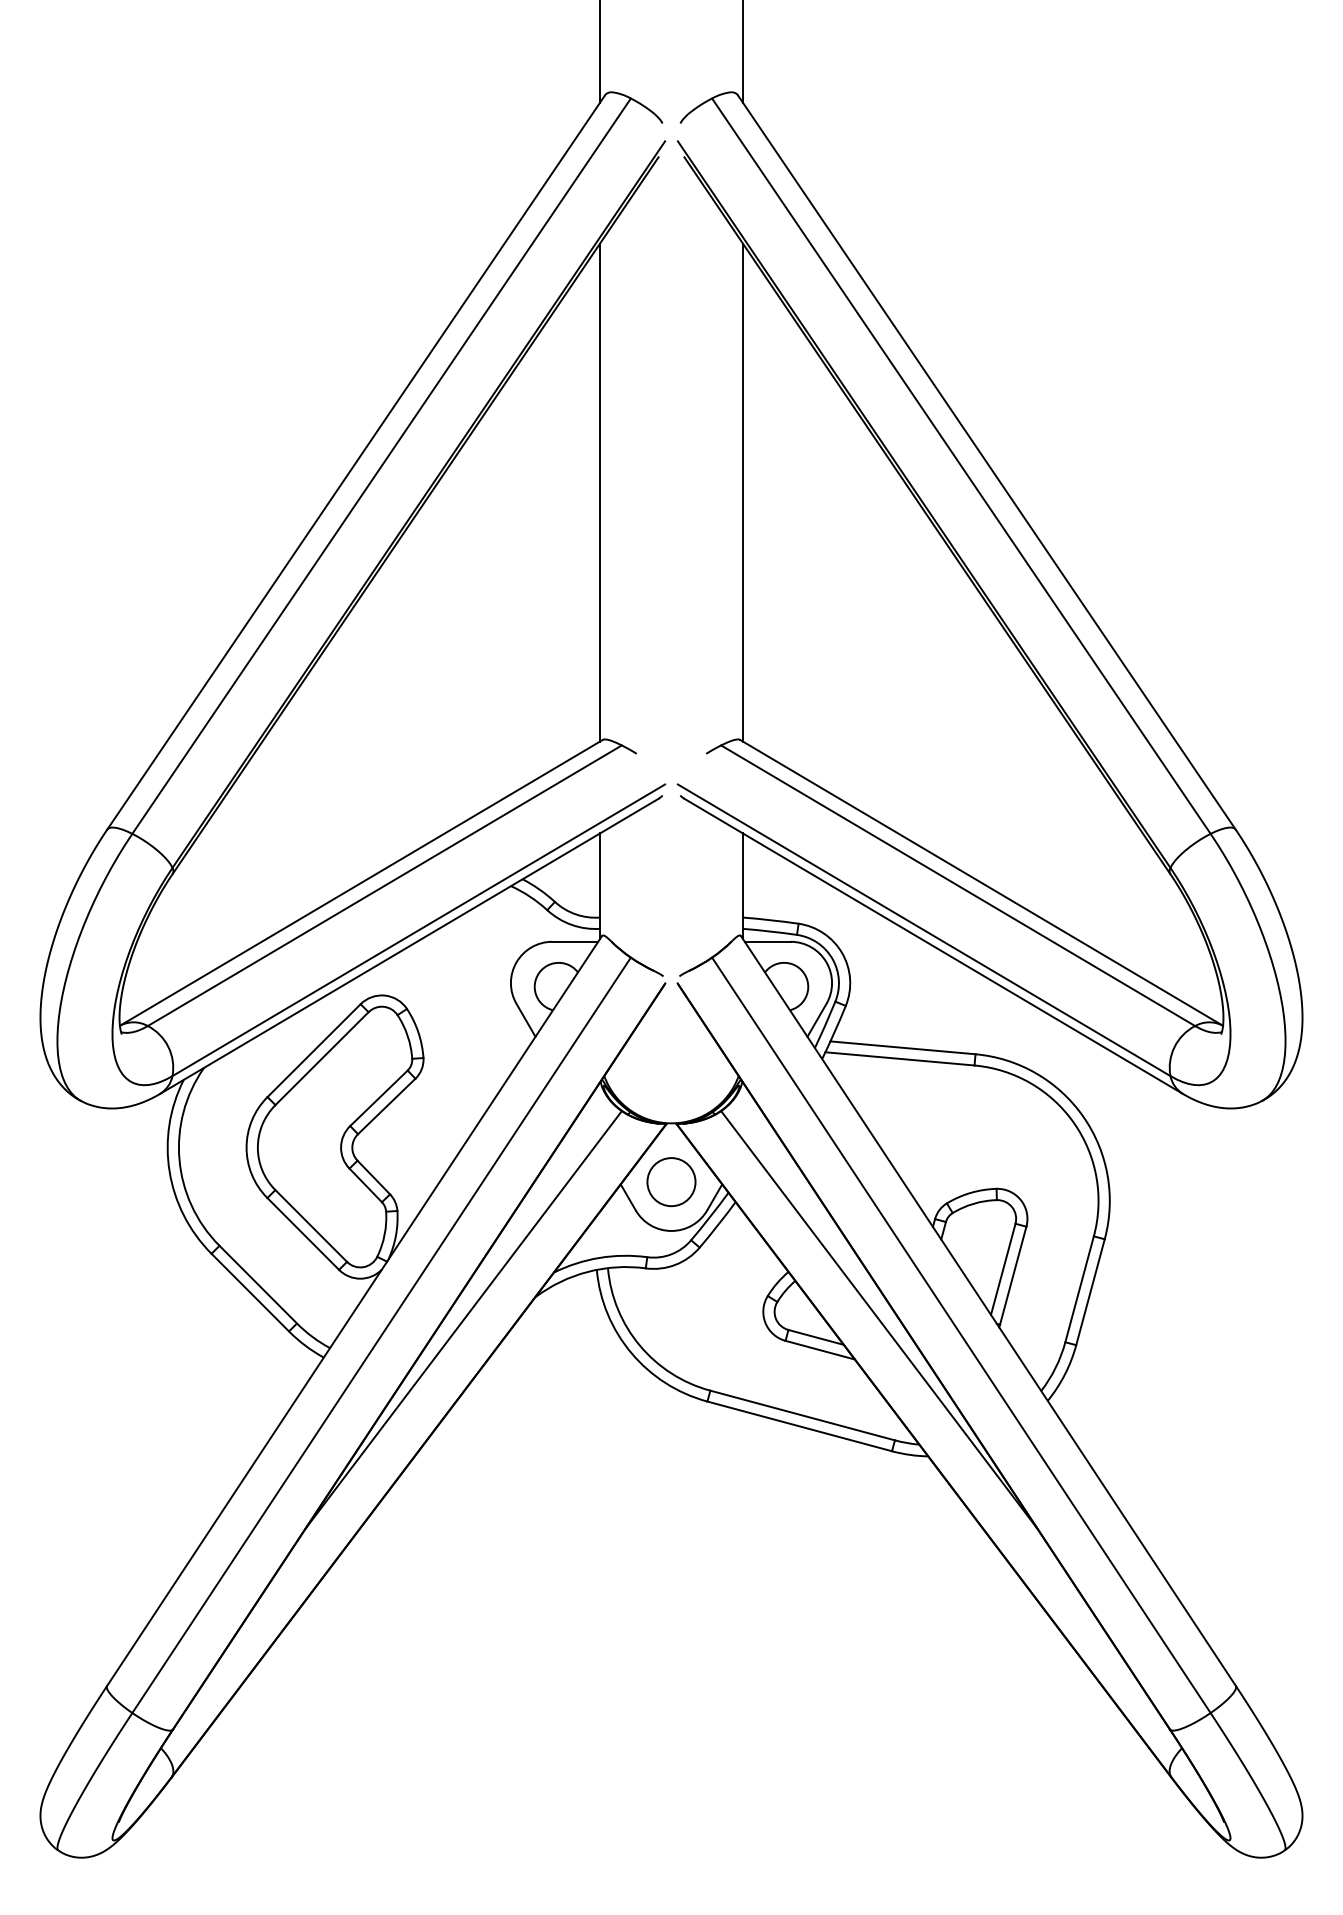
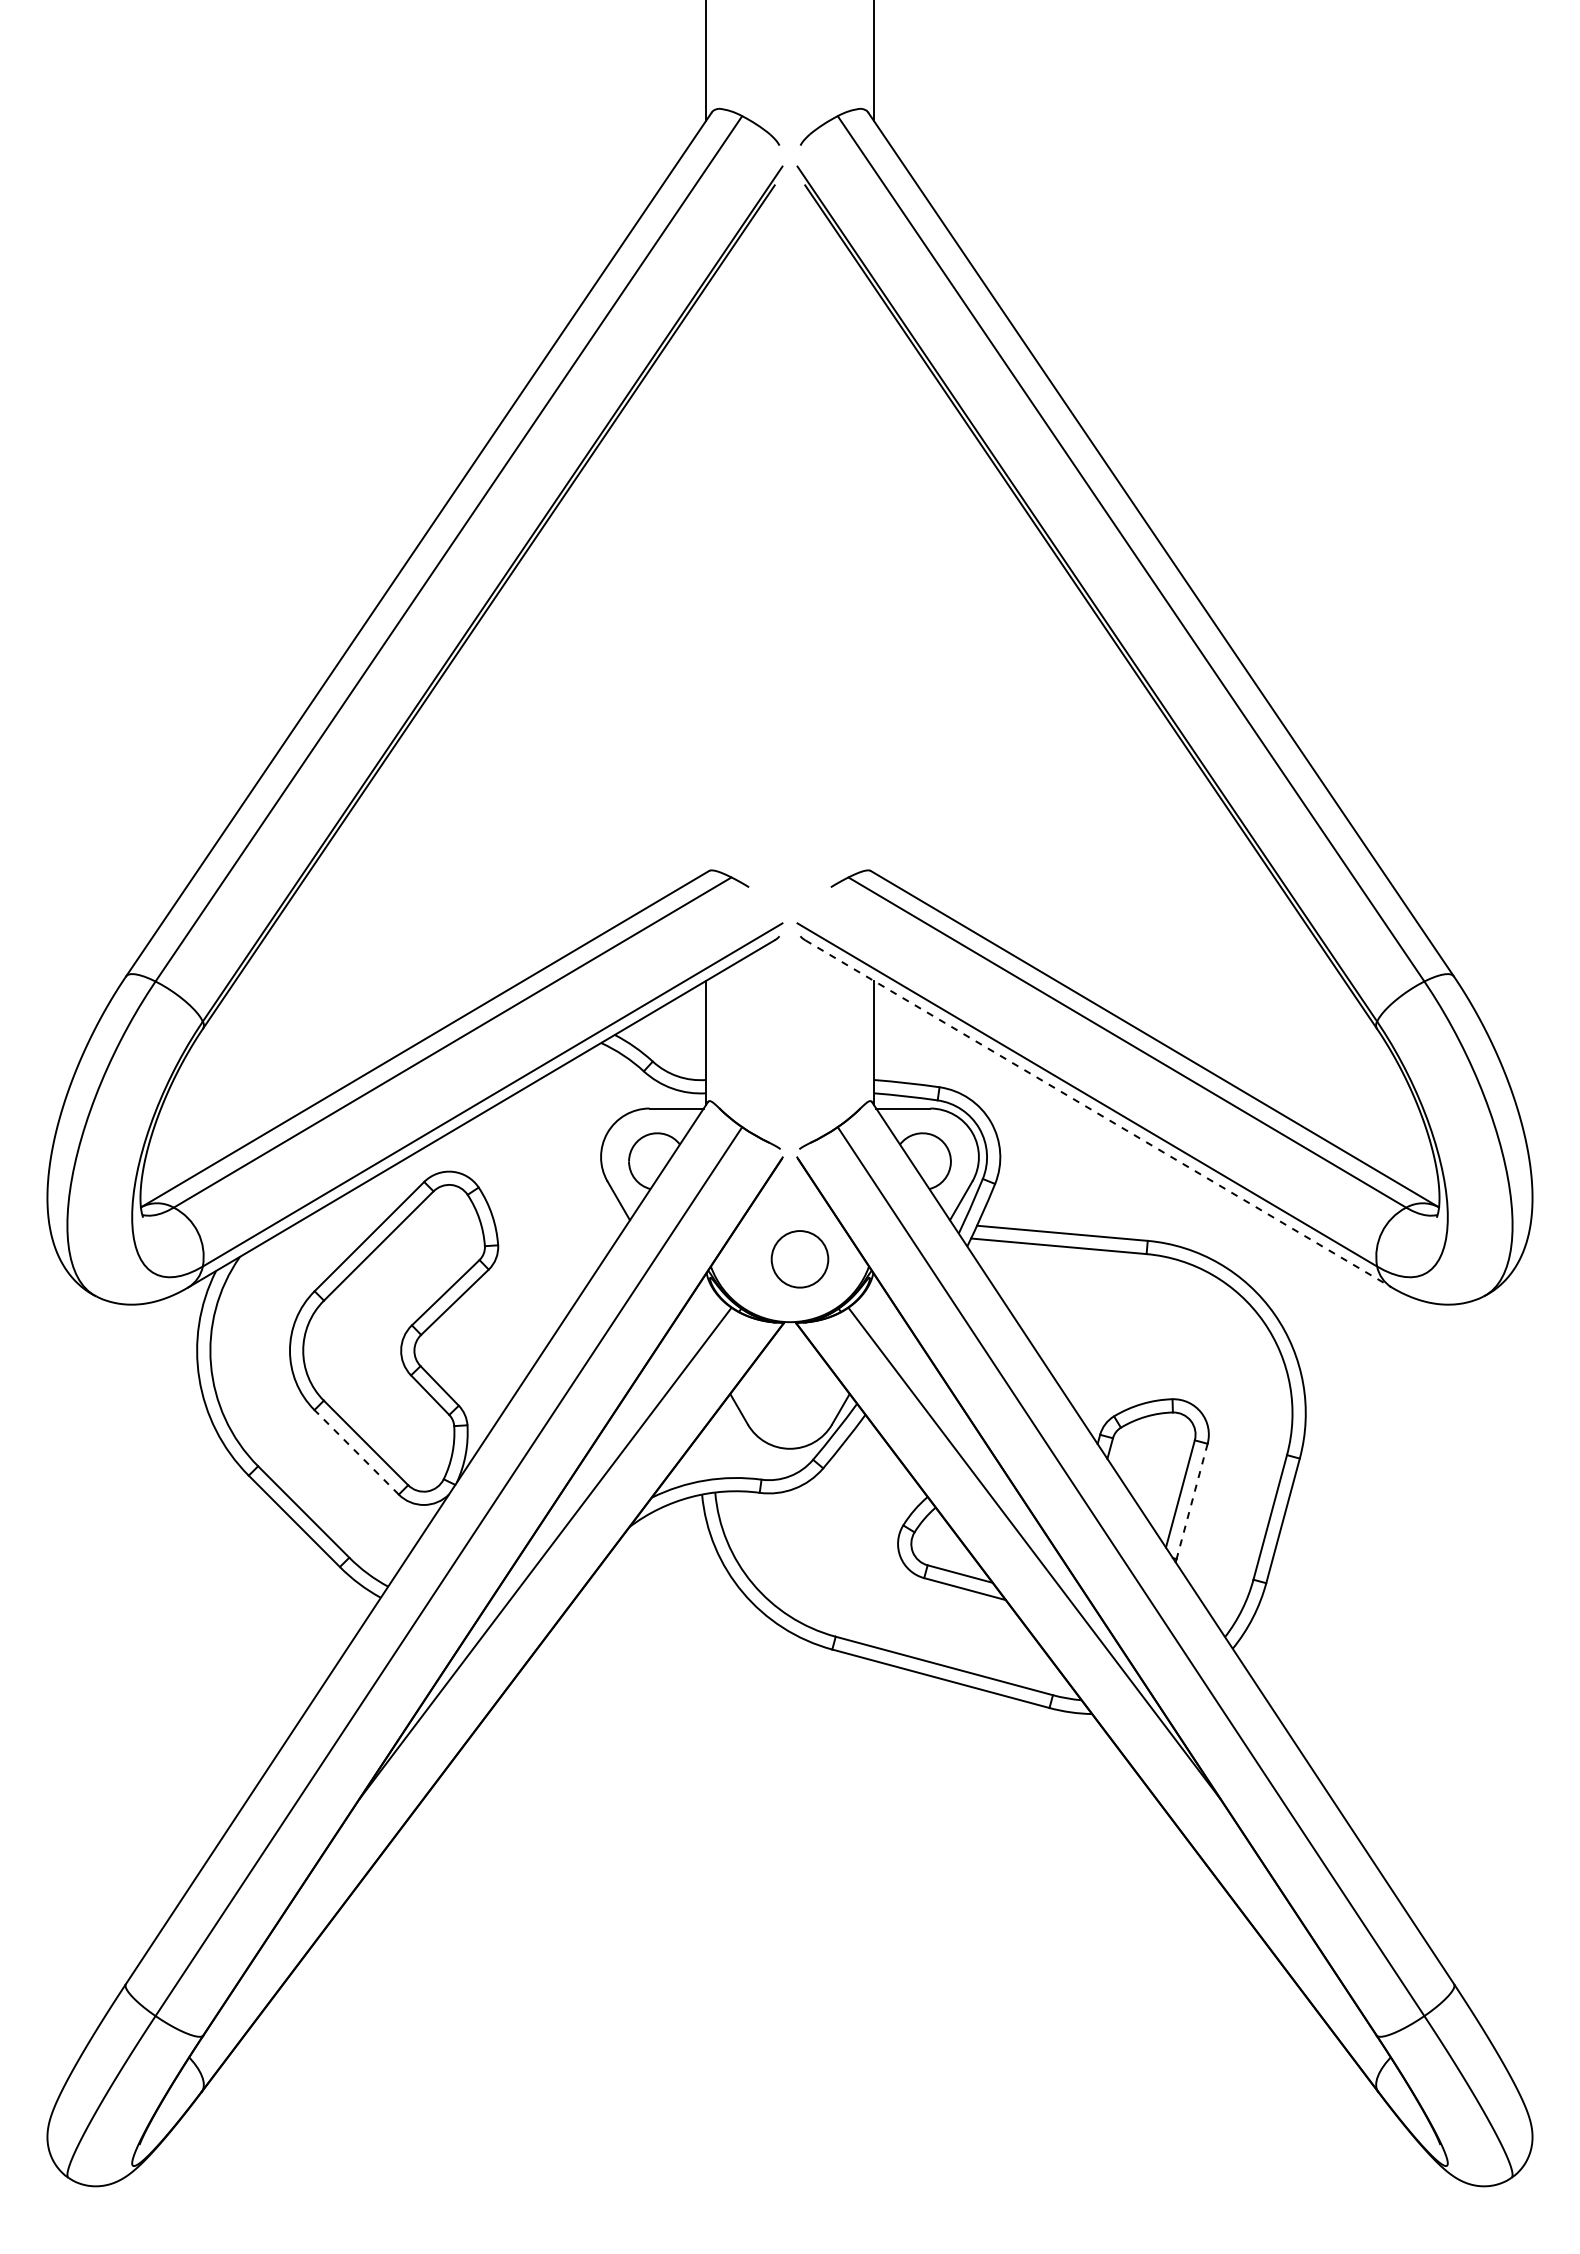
line: (599, 492) -> (705, 579), removed
line: (743, 492) -> (874, 579), removed
line: (933, 946) -> (1098, 1113), solid -> dashed
circle: (671, 1182) -> (799, 1259), moved
line: (303, 1234) -> (356, 1452), solid -> dashed
line: (1013, 1275) -> (1192, 1501), solid -> dashed

